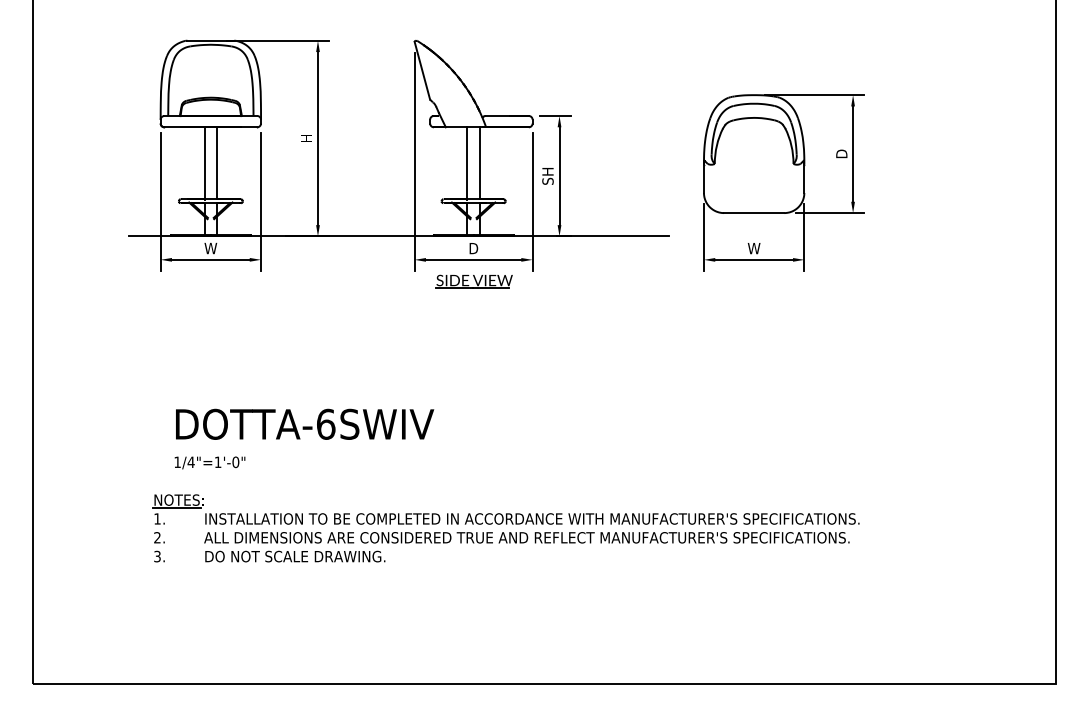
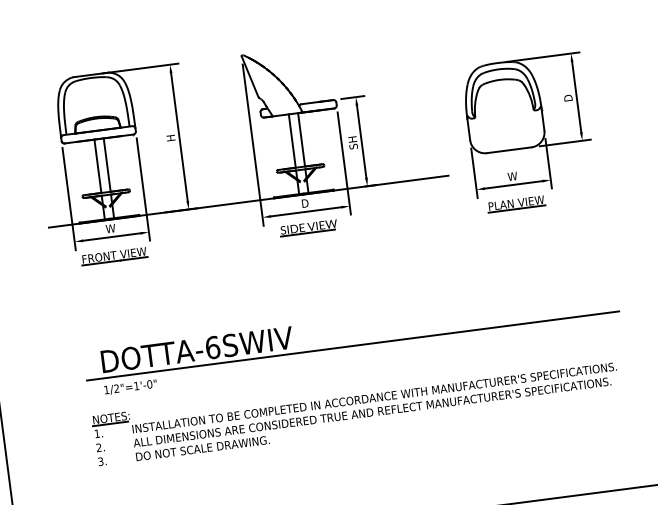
part: (210, 285) -> (114, 256), added
part: (754, 286) -> (516, 204), added
line: (512, 446) -> (352, 346), added
text: (190, 461) -> (116, 388), 1/4"=1'-0" -> 1/2"=1'-0"

